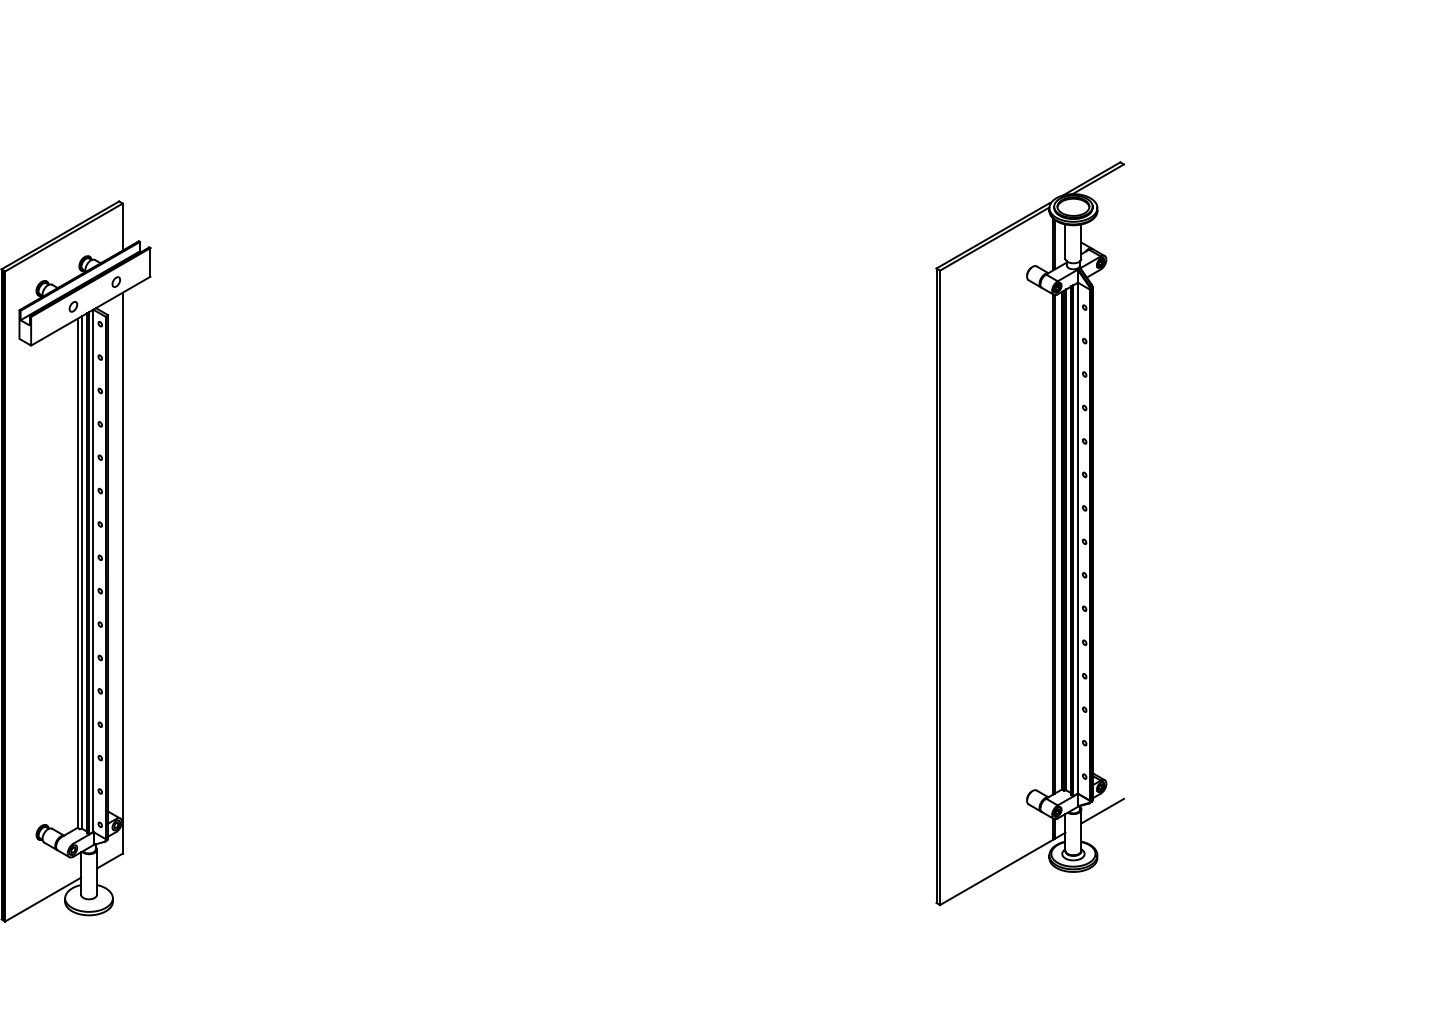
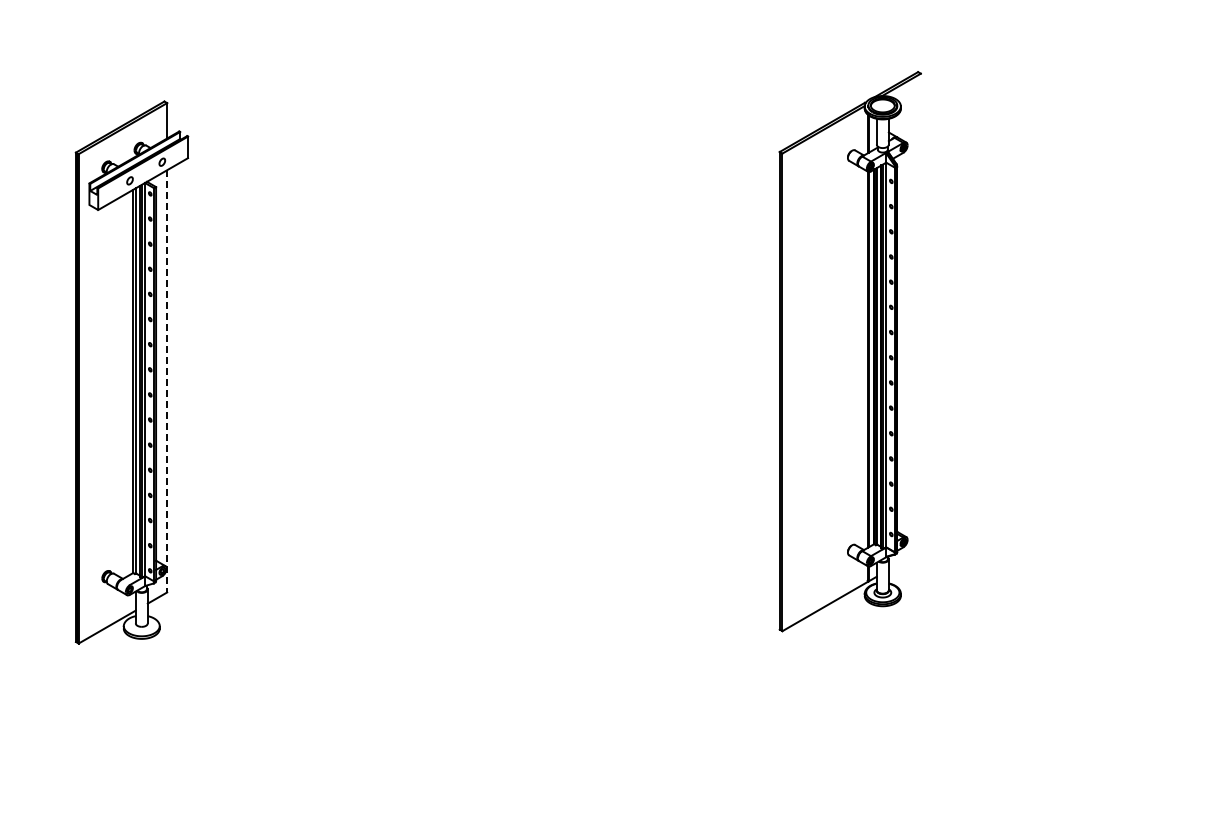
line: (123, 573) -> (167, 381), solid -> dashed
line: (1102, 811) -> (904, 560), removed

